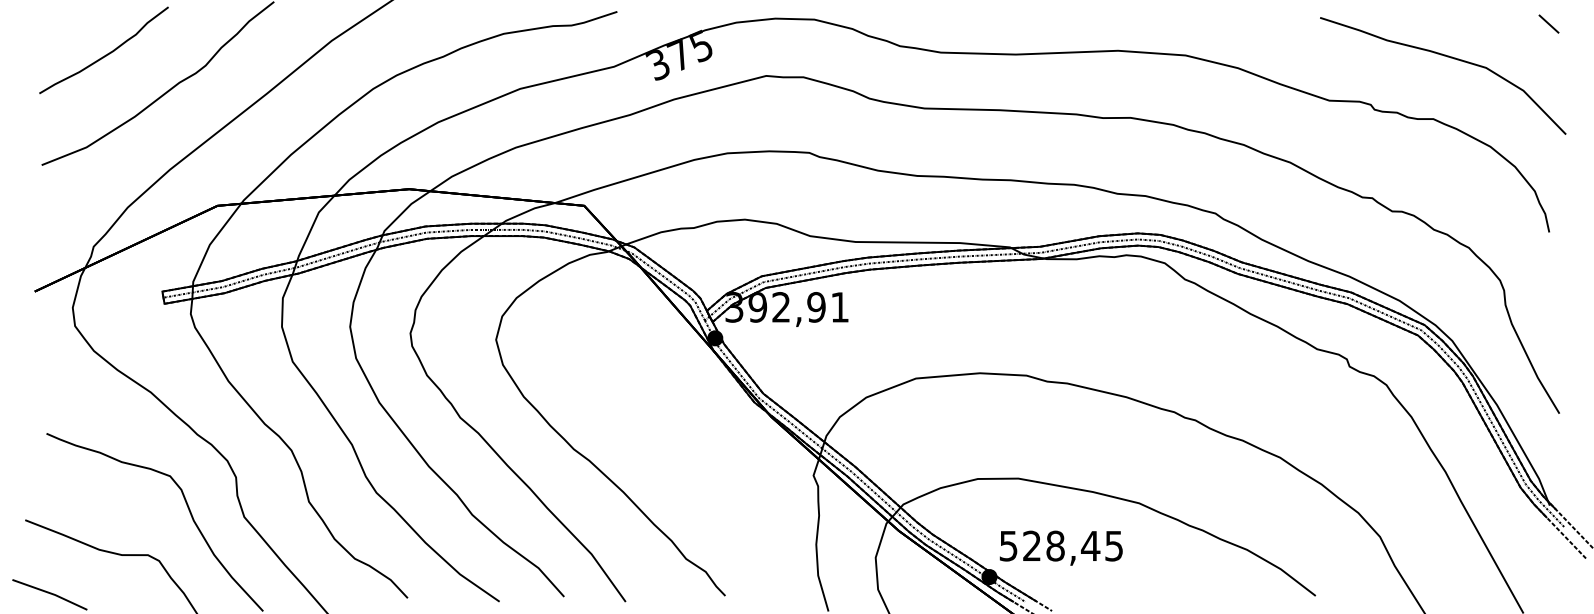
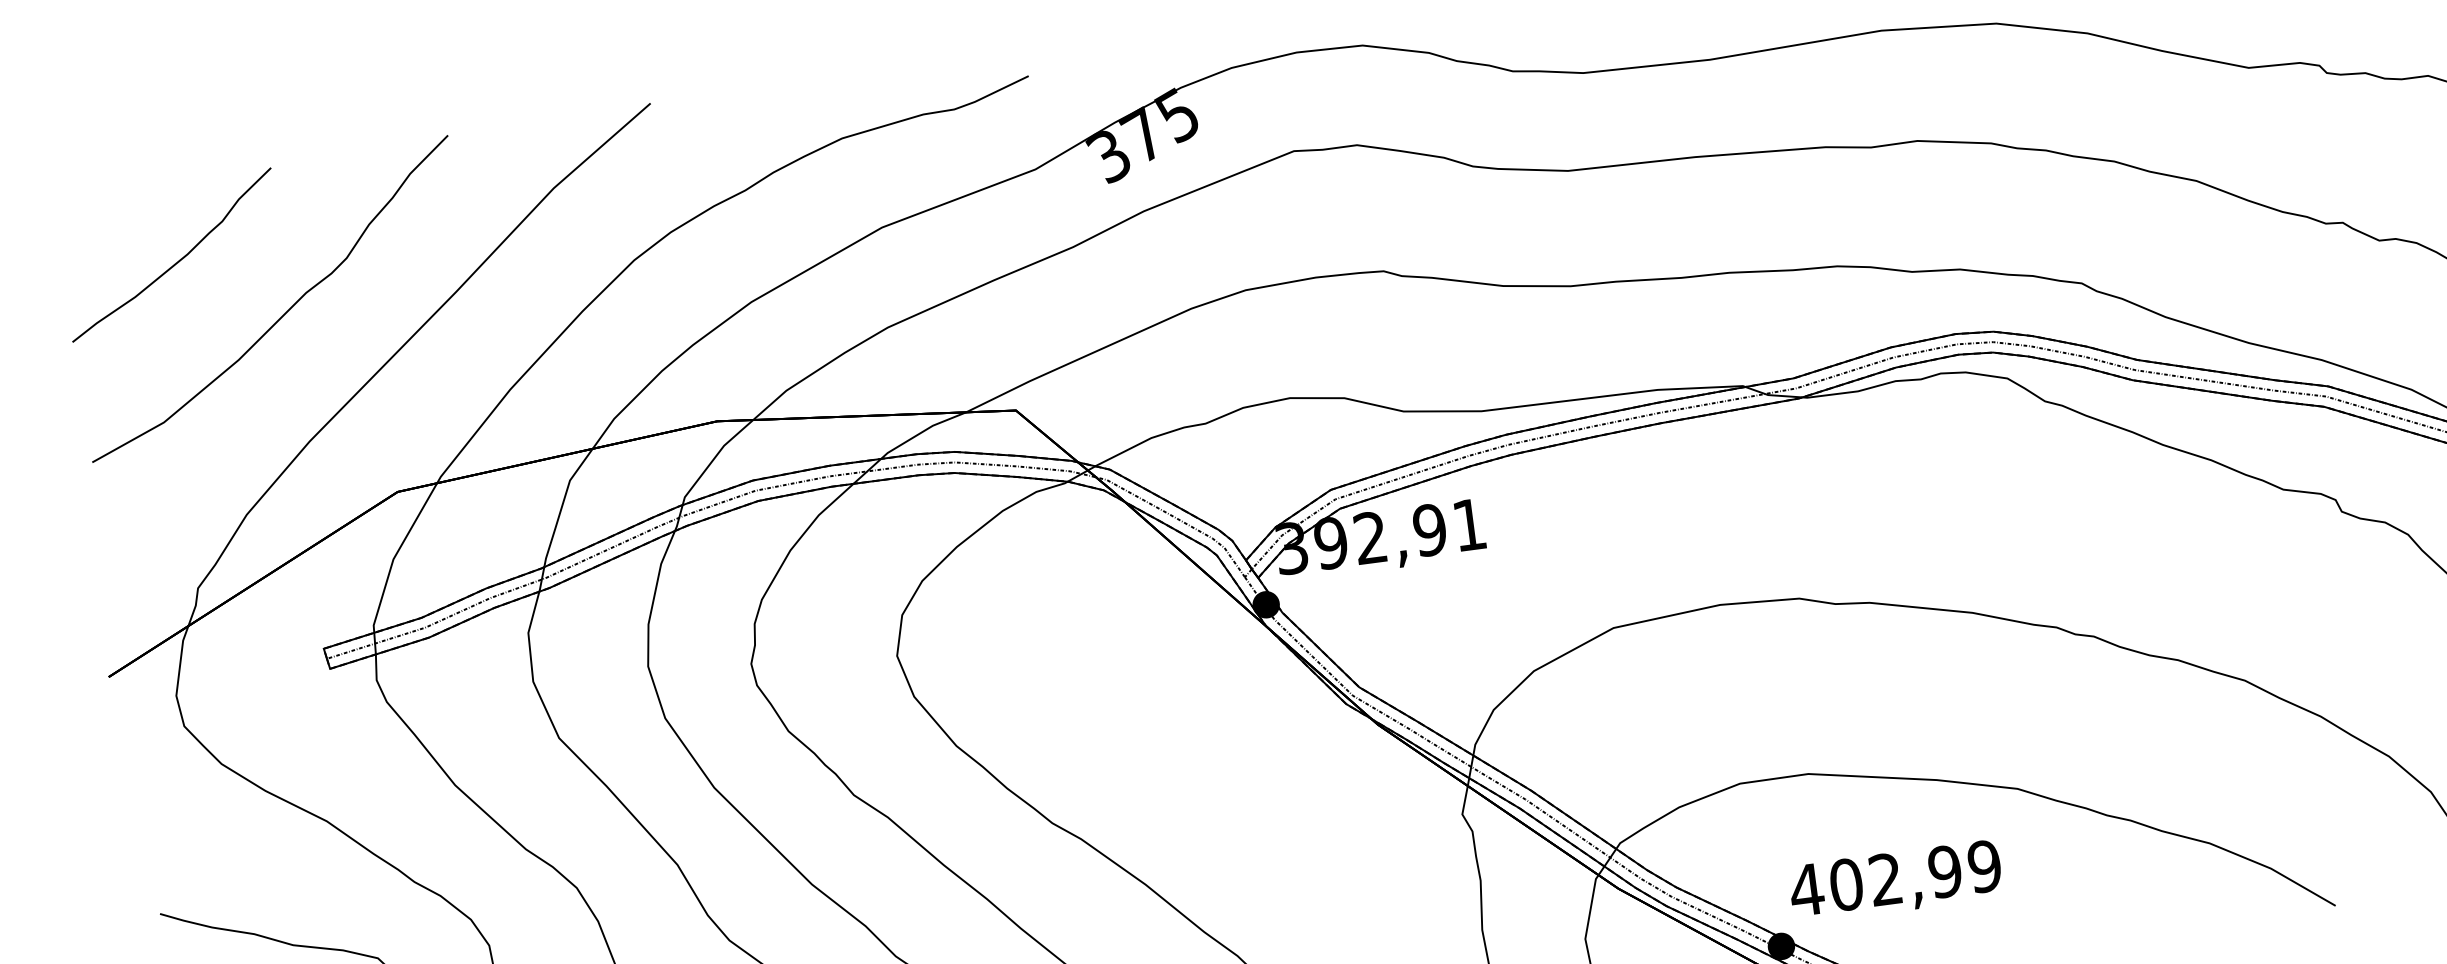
text: (1060, 545) -> (1894, 877), 528,45 -> 402,99

